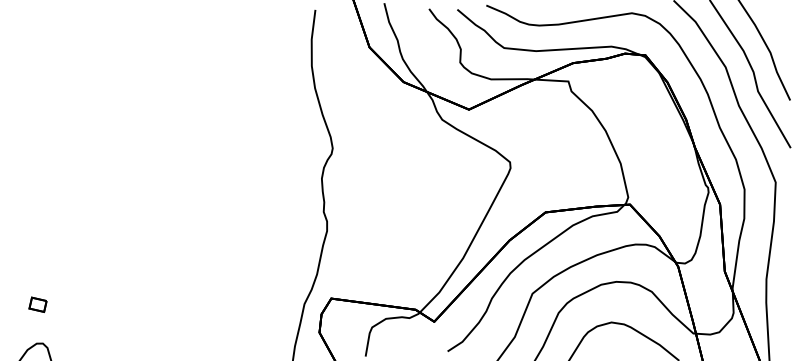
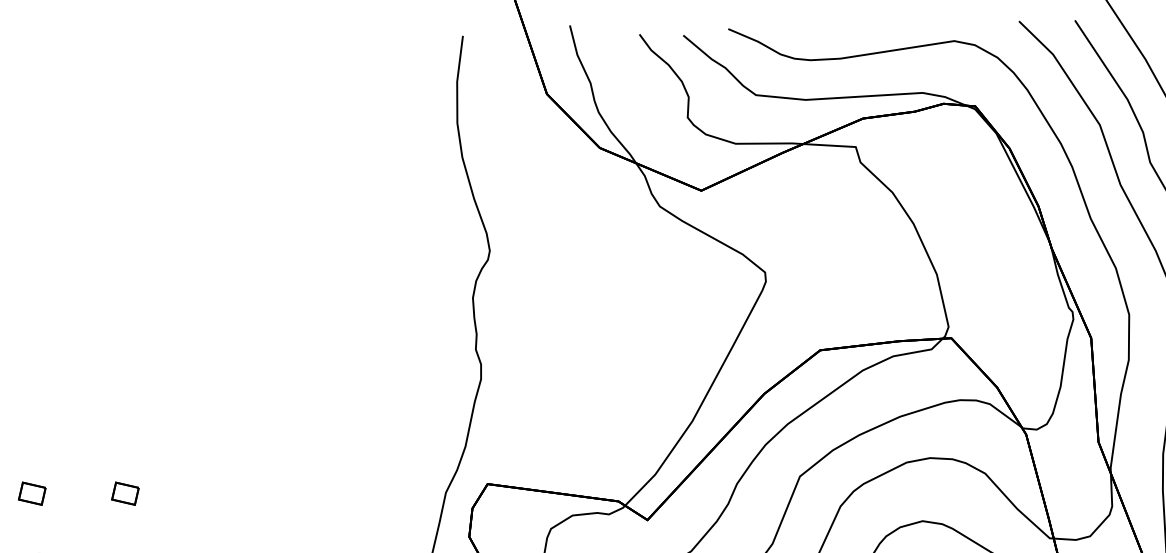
part: (97, 304) -> (124, 493), added

